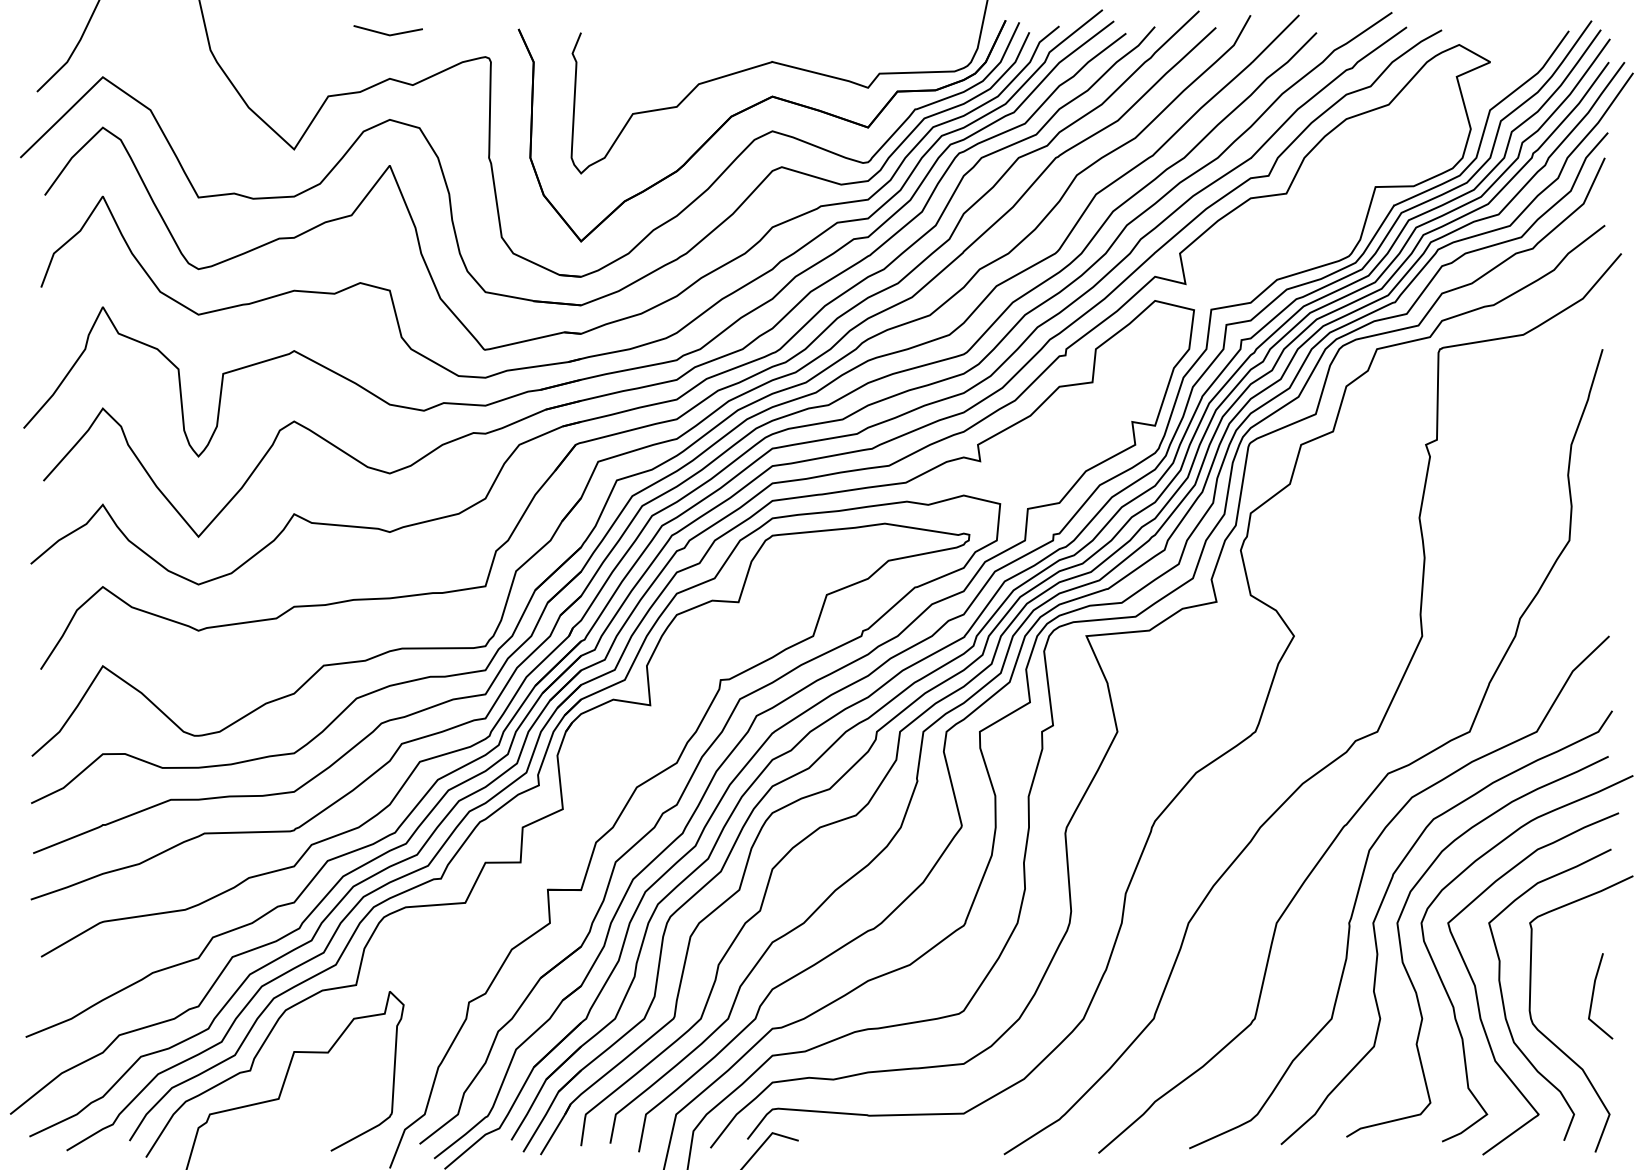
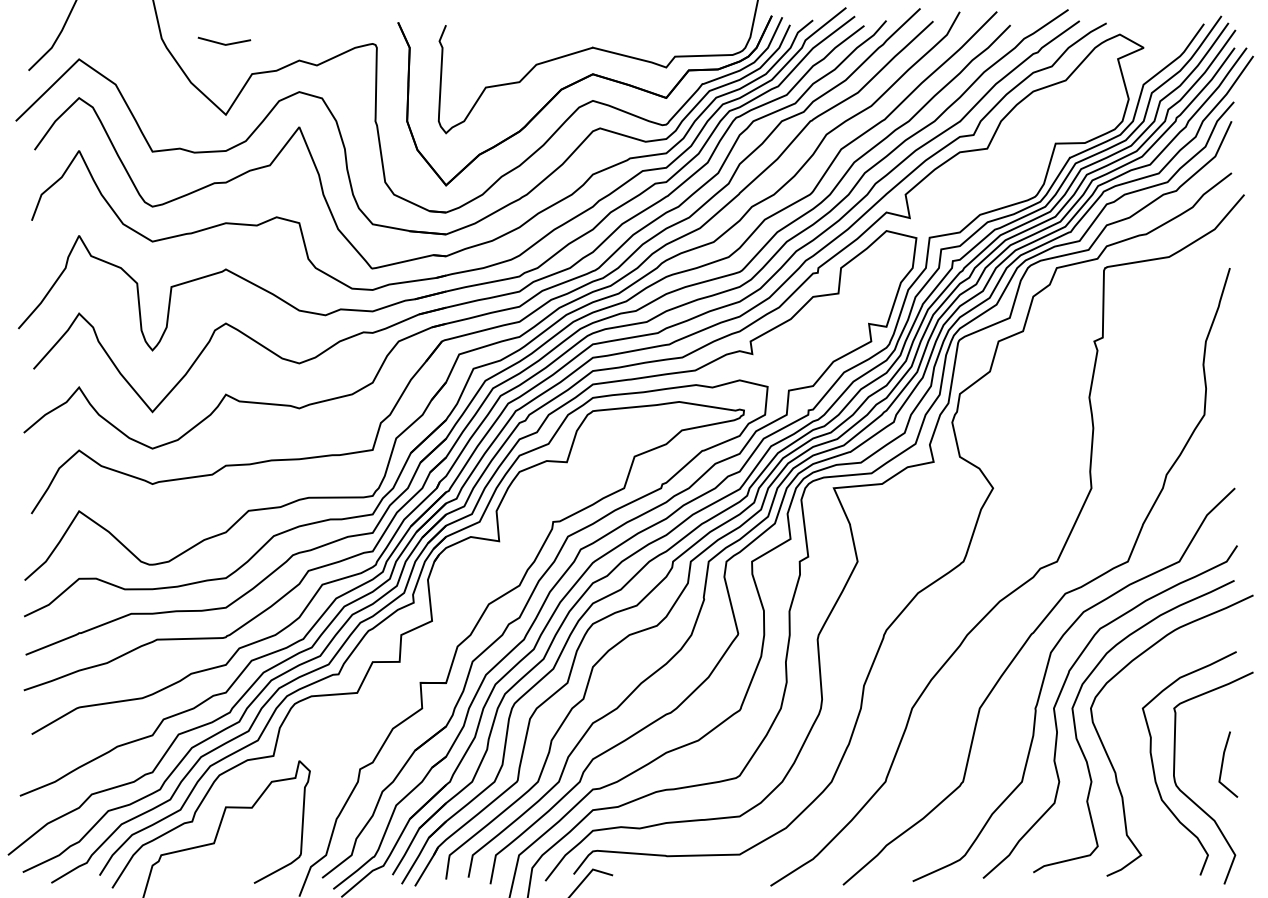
line: (387, 33) -> (223, 43), moved
curve: (1477, 993) -> (1133, 762), removed

